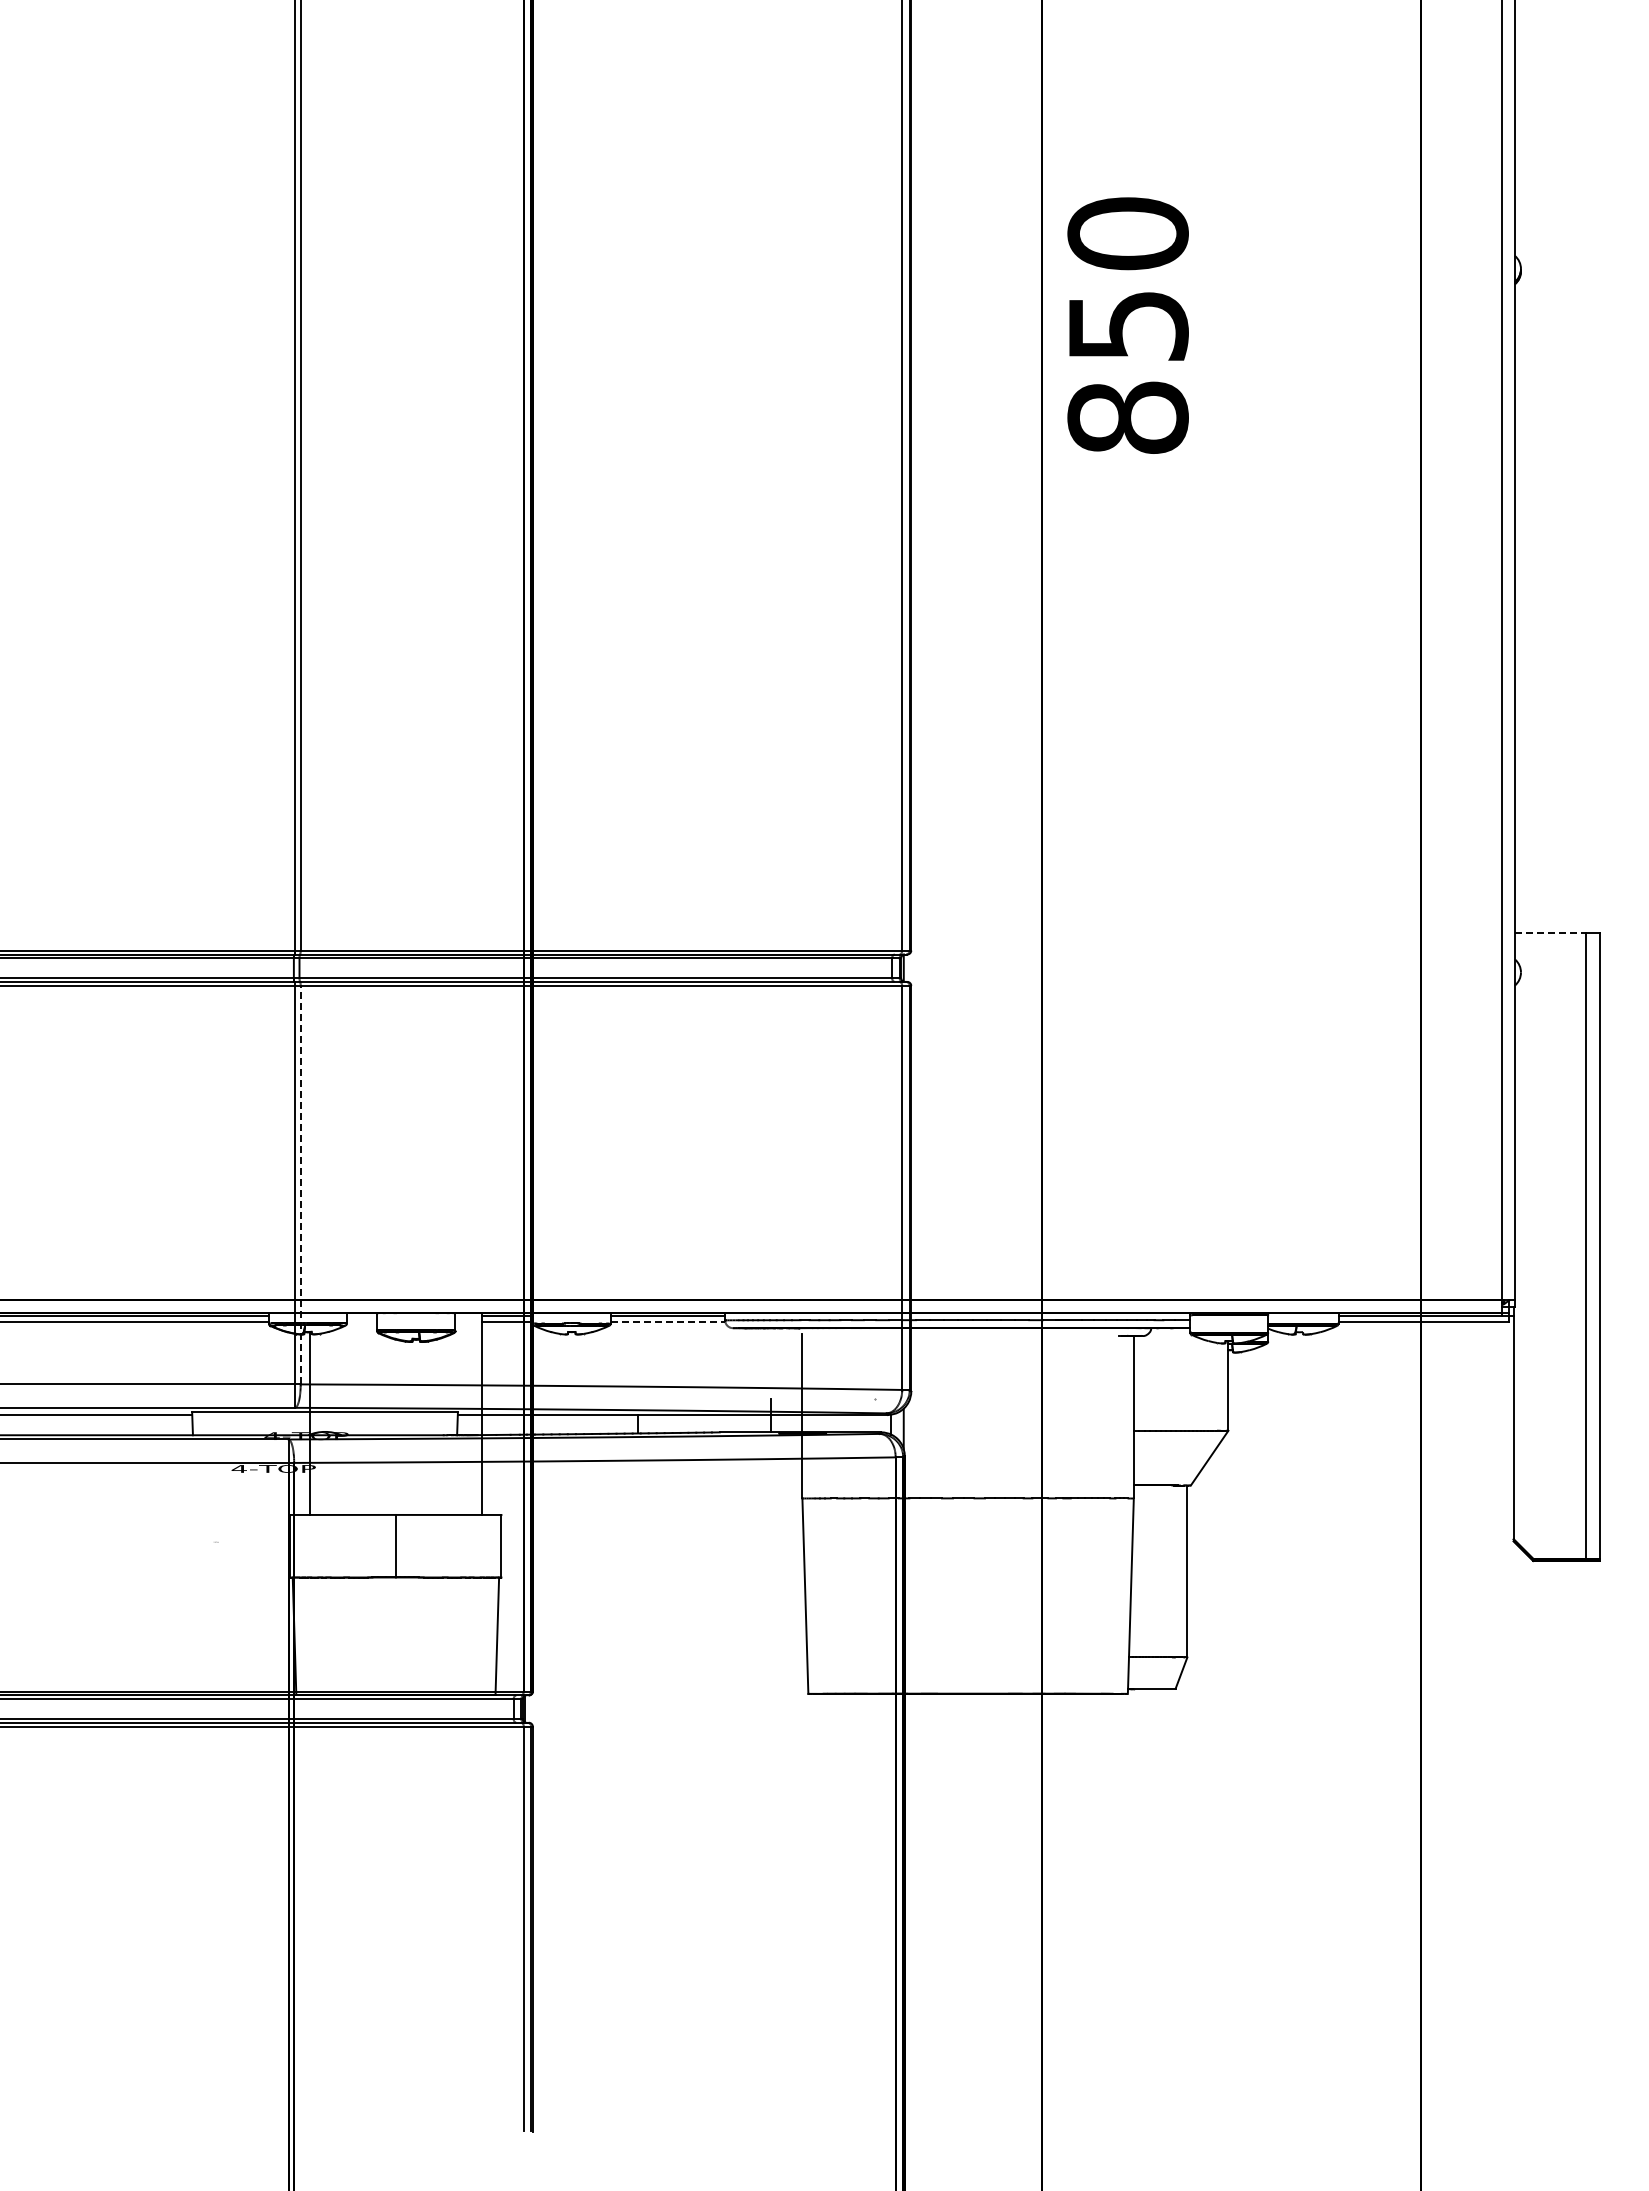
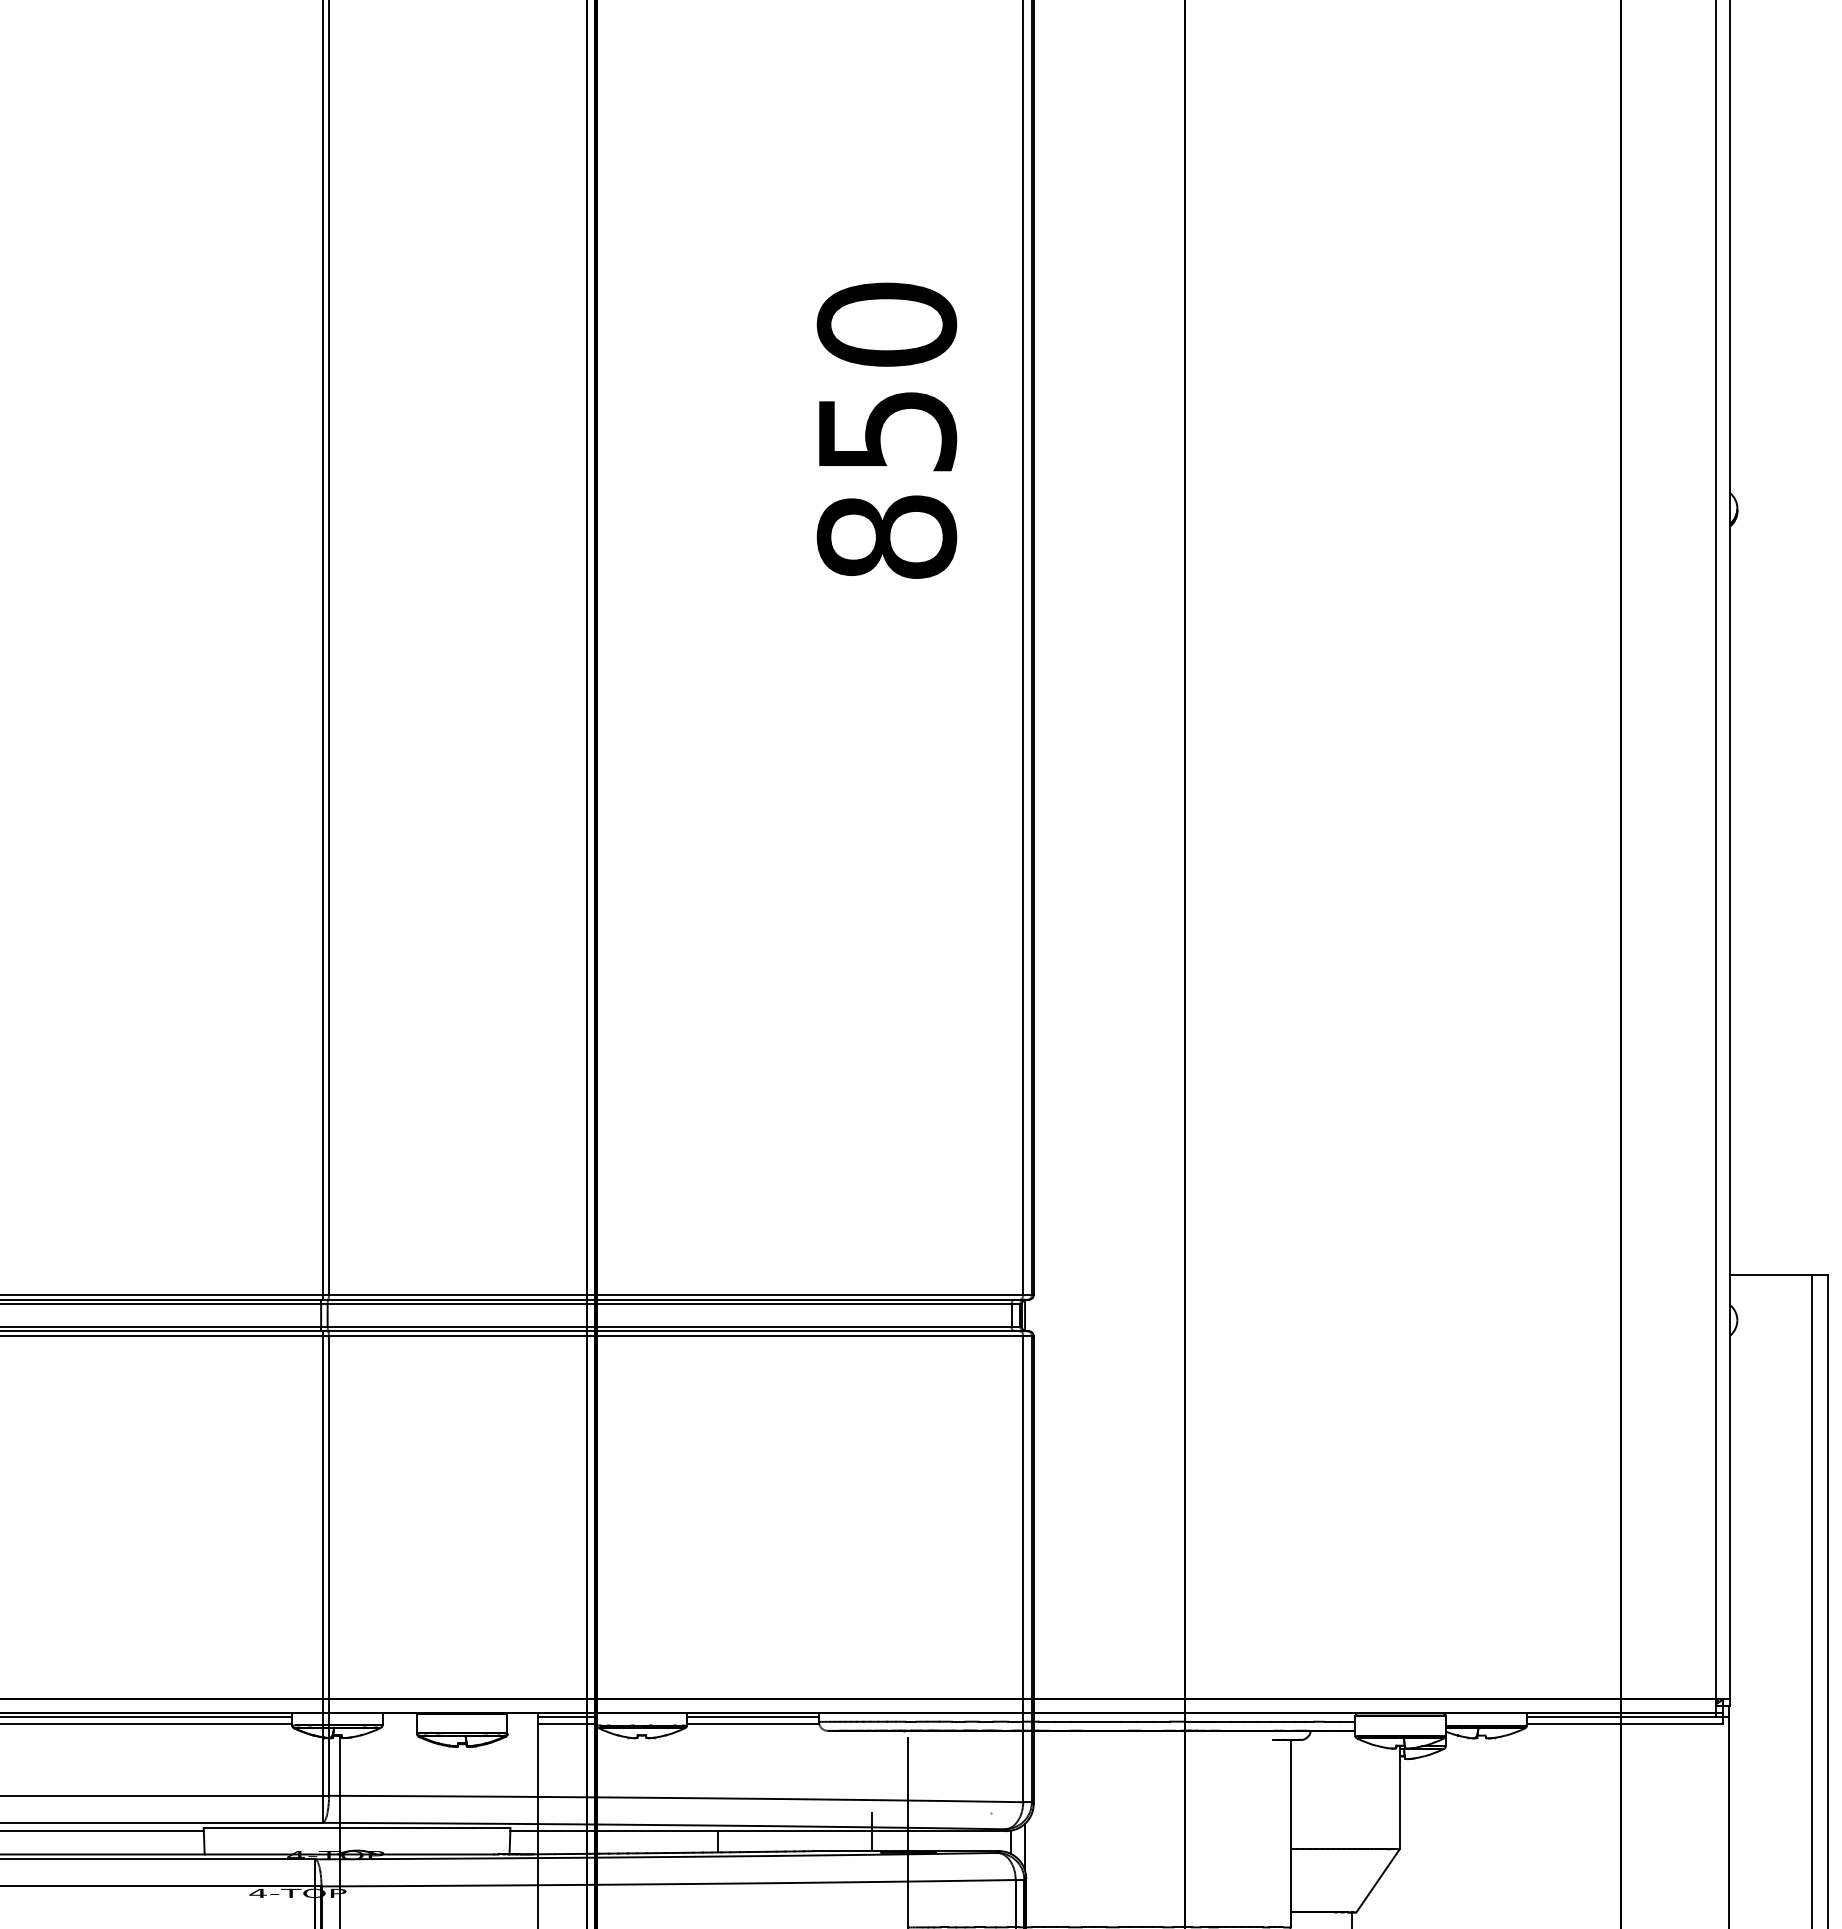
text: (1127, 325) -> (886, 430), moved
line: (1550, 933) -> (1771, 1275), dashed -> solid
line: (300, 1184) -> (328, 1565), dashed -> solid
line: (668, 1322) -> (753, 1724), dashed -> solid

